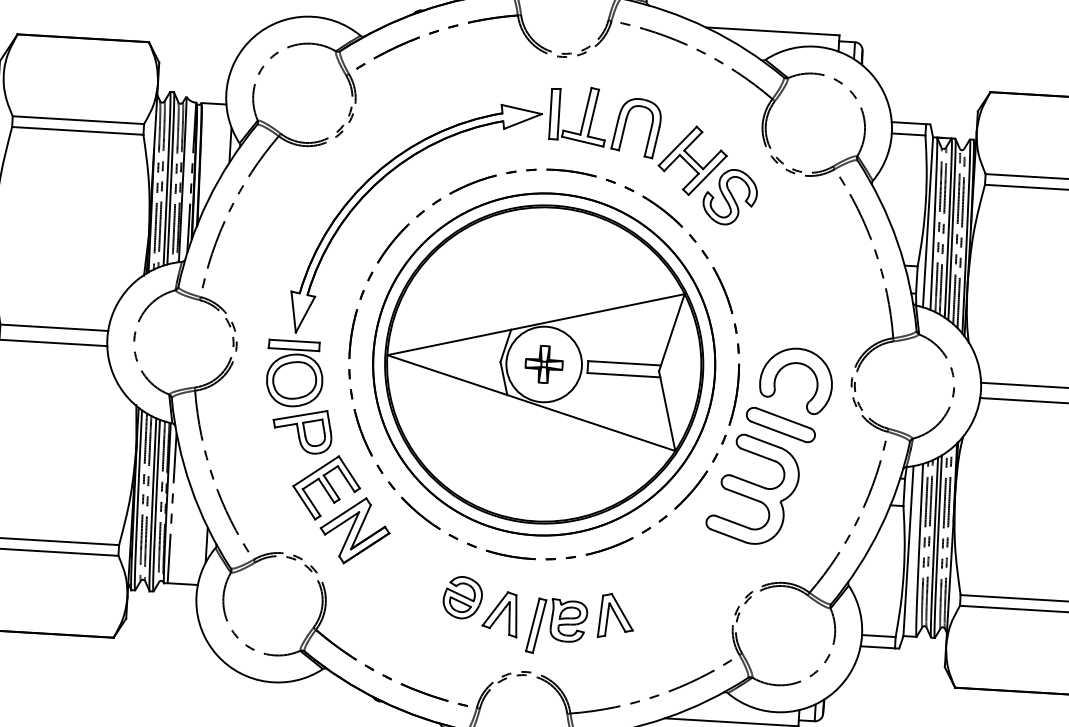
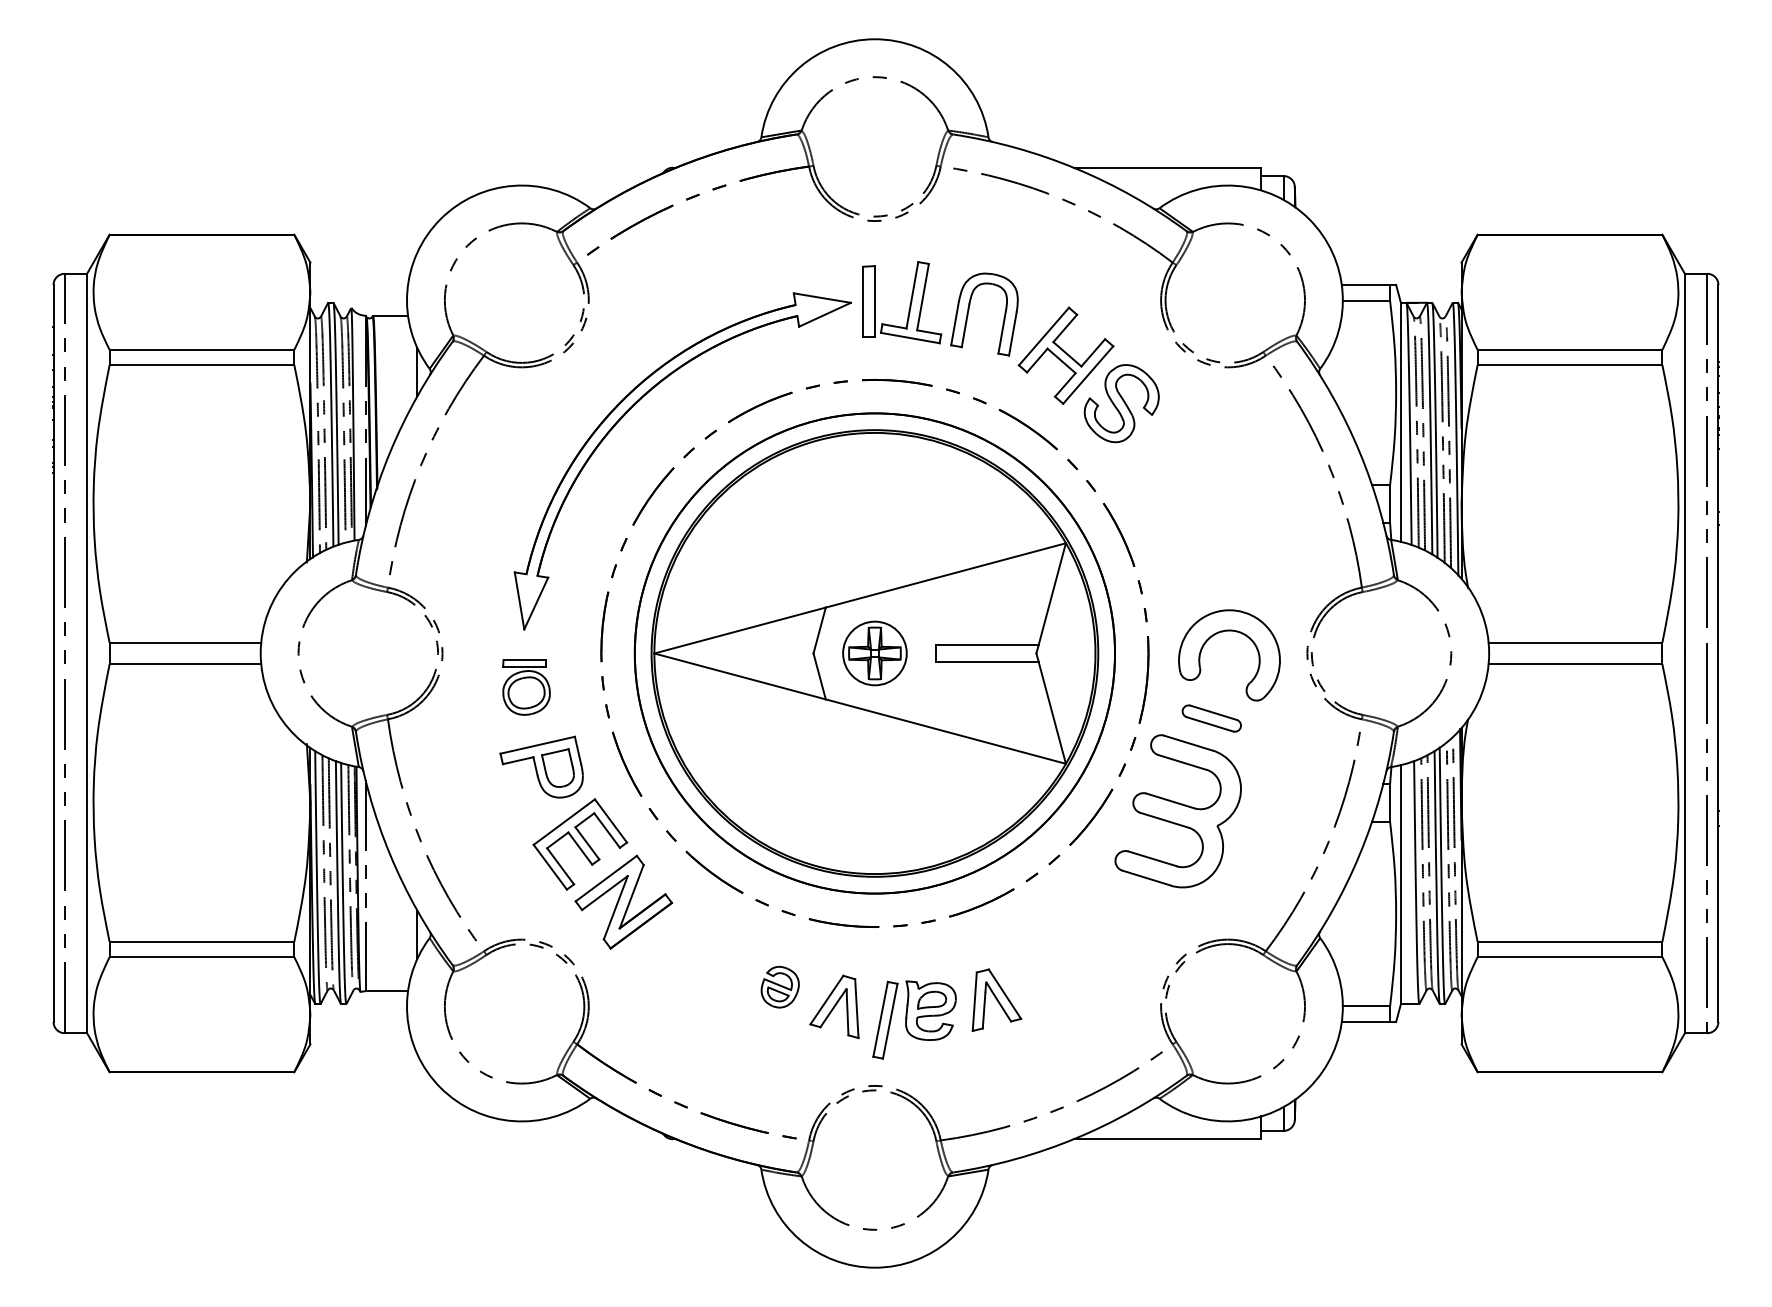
circle: (543, 364) -> (874, 653), size x0.6
part: (294, 373) -> (526, 687), size x0.6
part: (780, 424) -> (1211, 718), size x0.6
part: (462, 597) -> (779, 987), size x0.7

